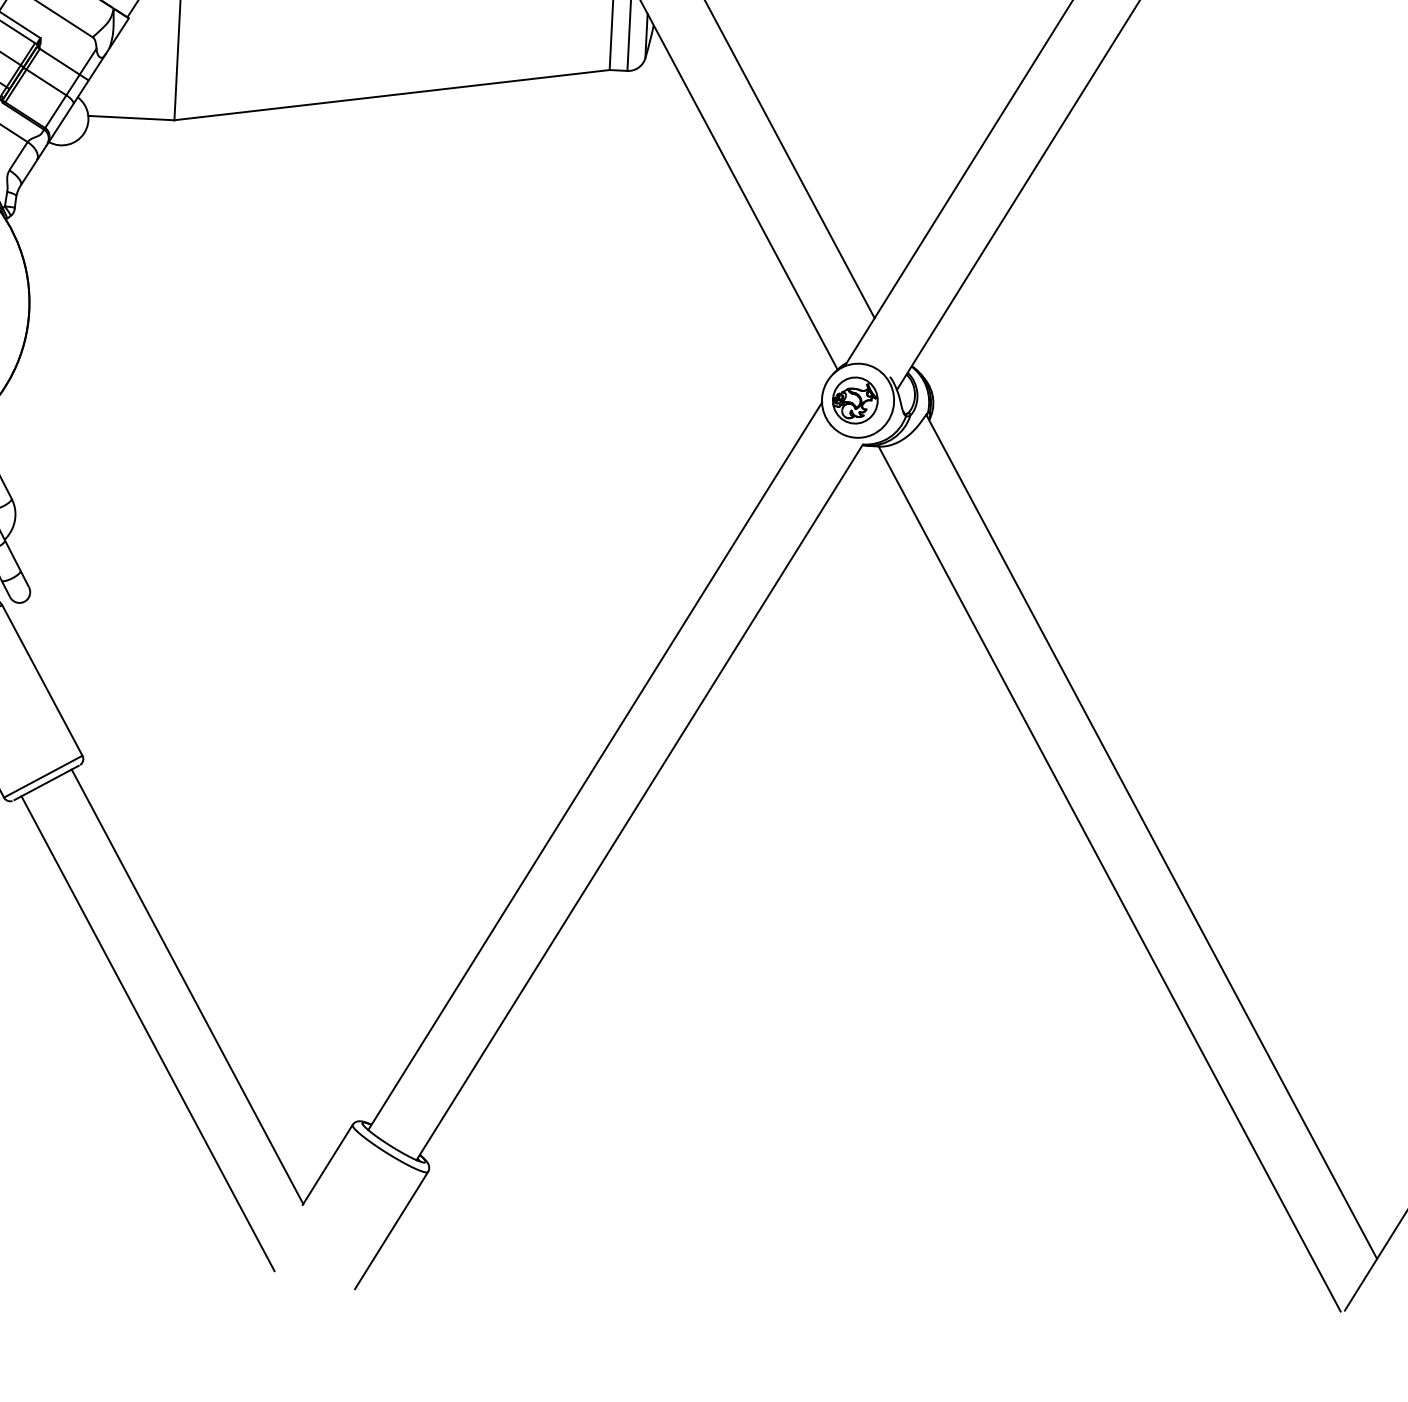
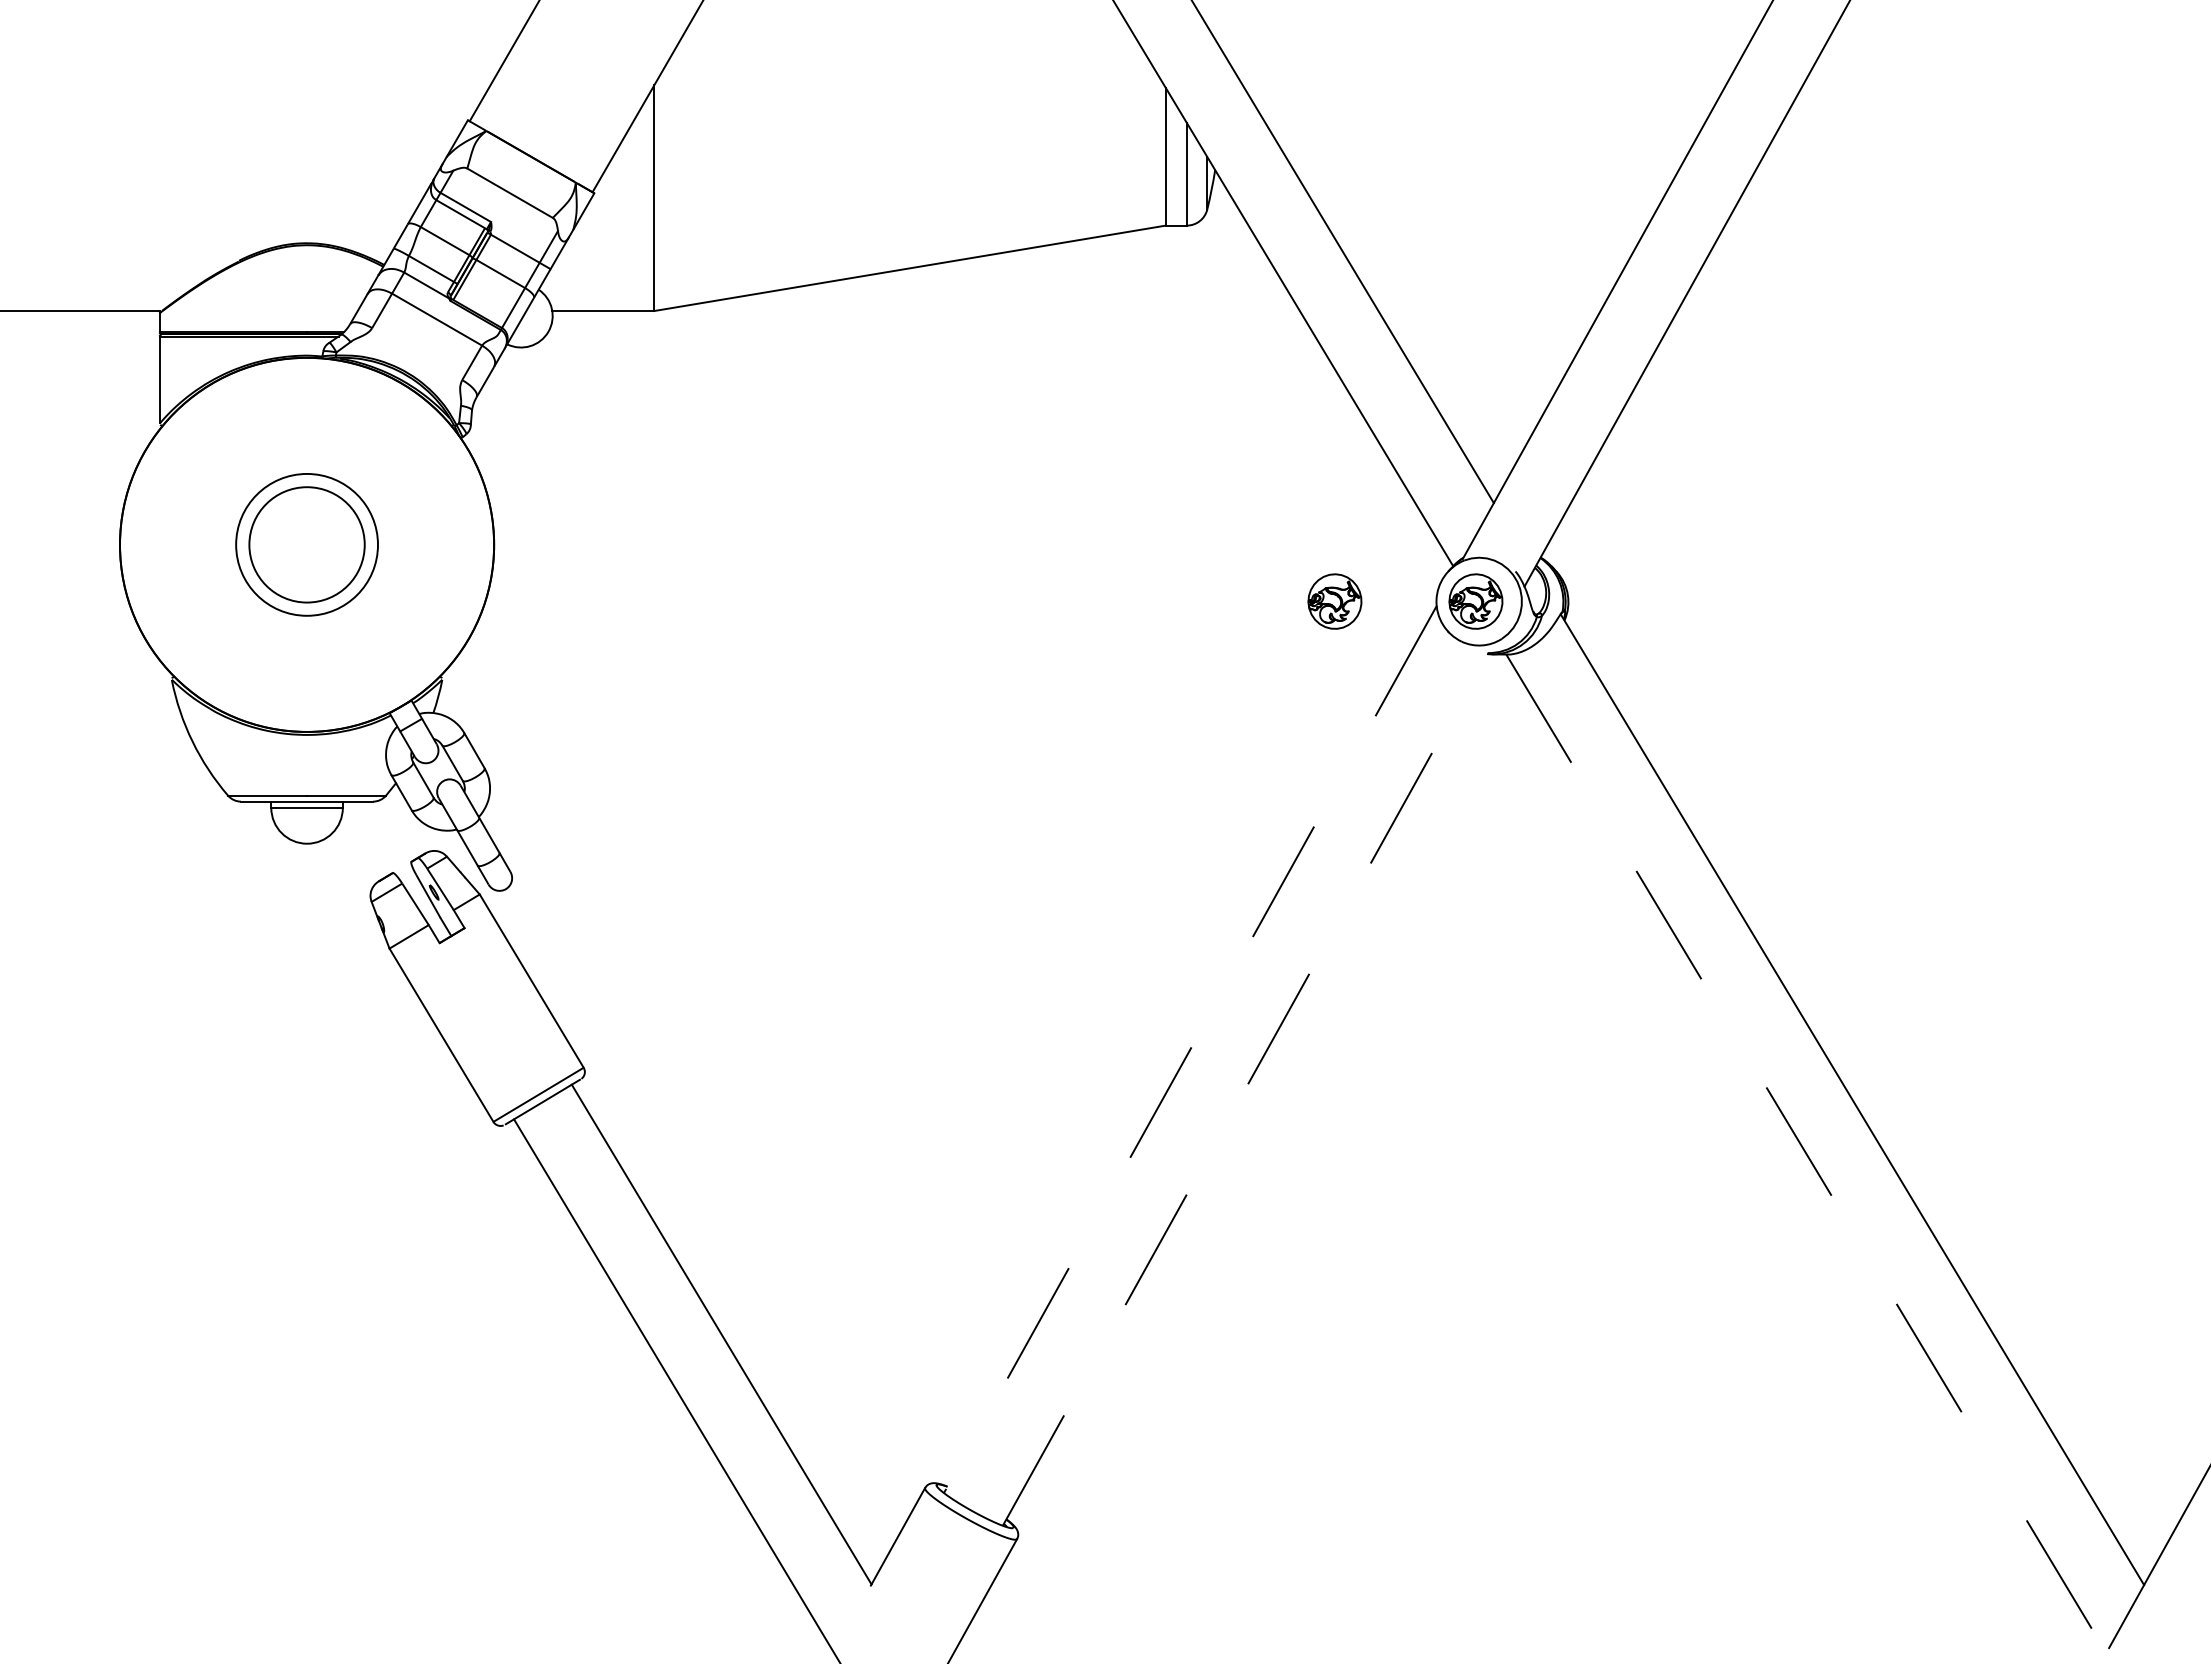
part: (735, 394) -> (1334, 601), added
line: (595, 766) -> (1190, 1049), solid -> dashed
line: (640, 802) -> (1245, 1089), solid -> dashed
line: (1109, 879) -> (1805, 1152), solid -> dashed

